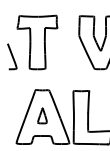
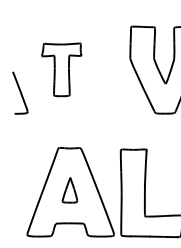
part: (37, 42) -> (61, 69), size x0.6

